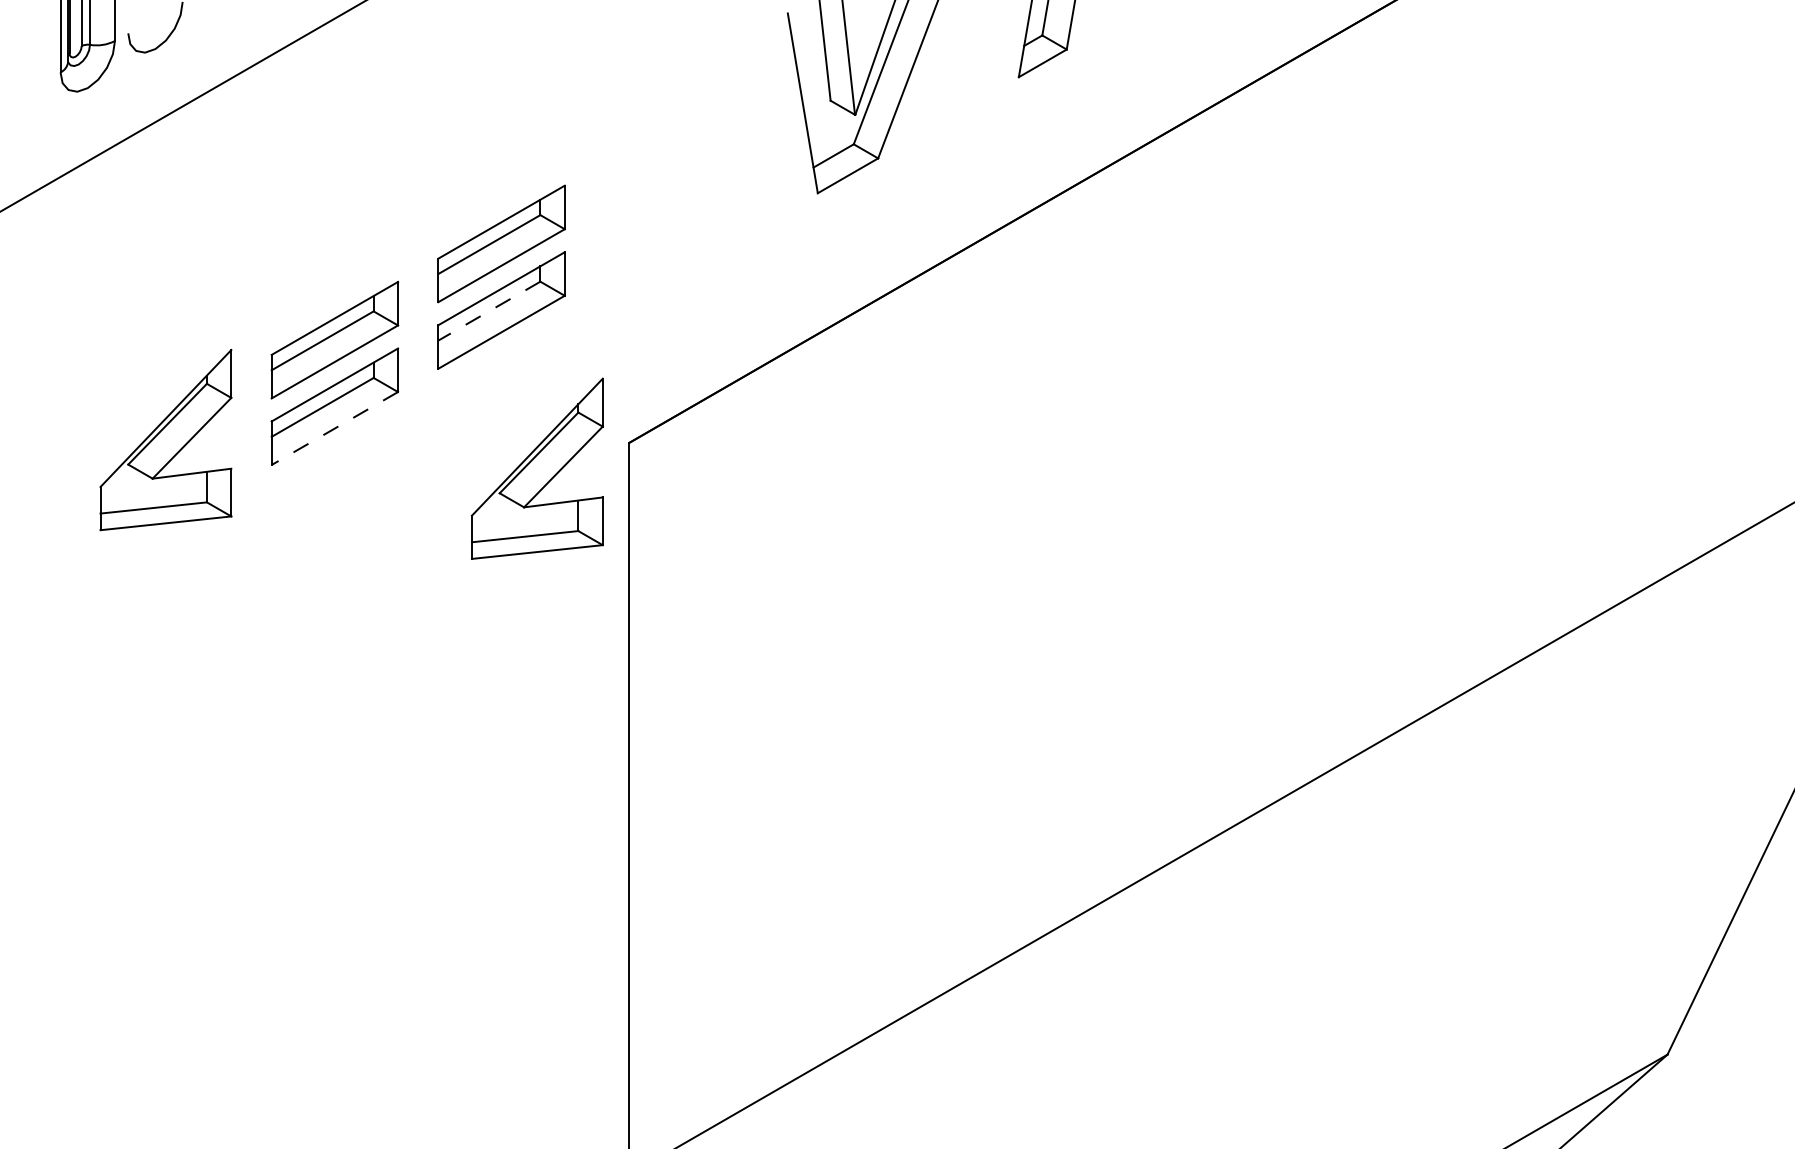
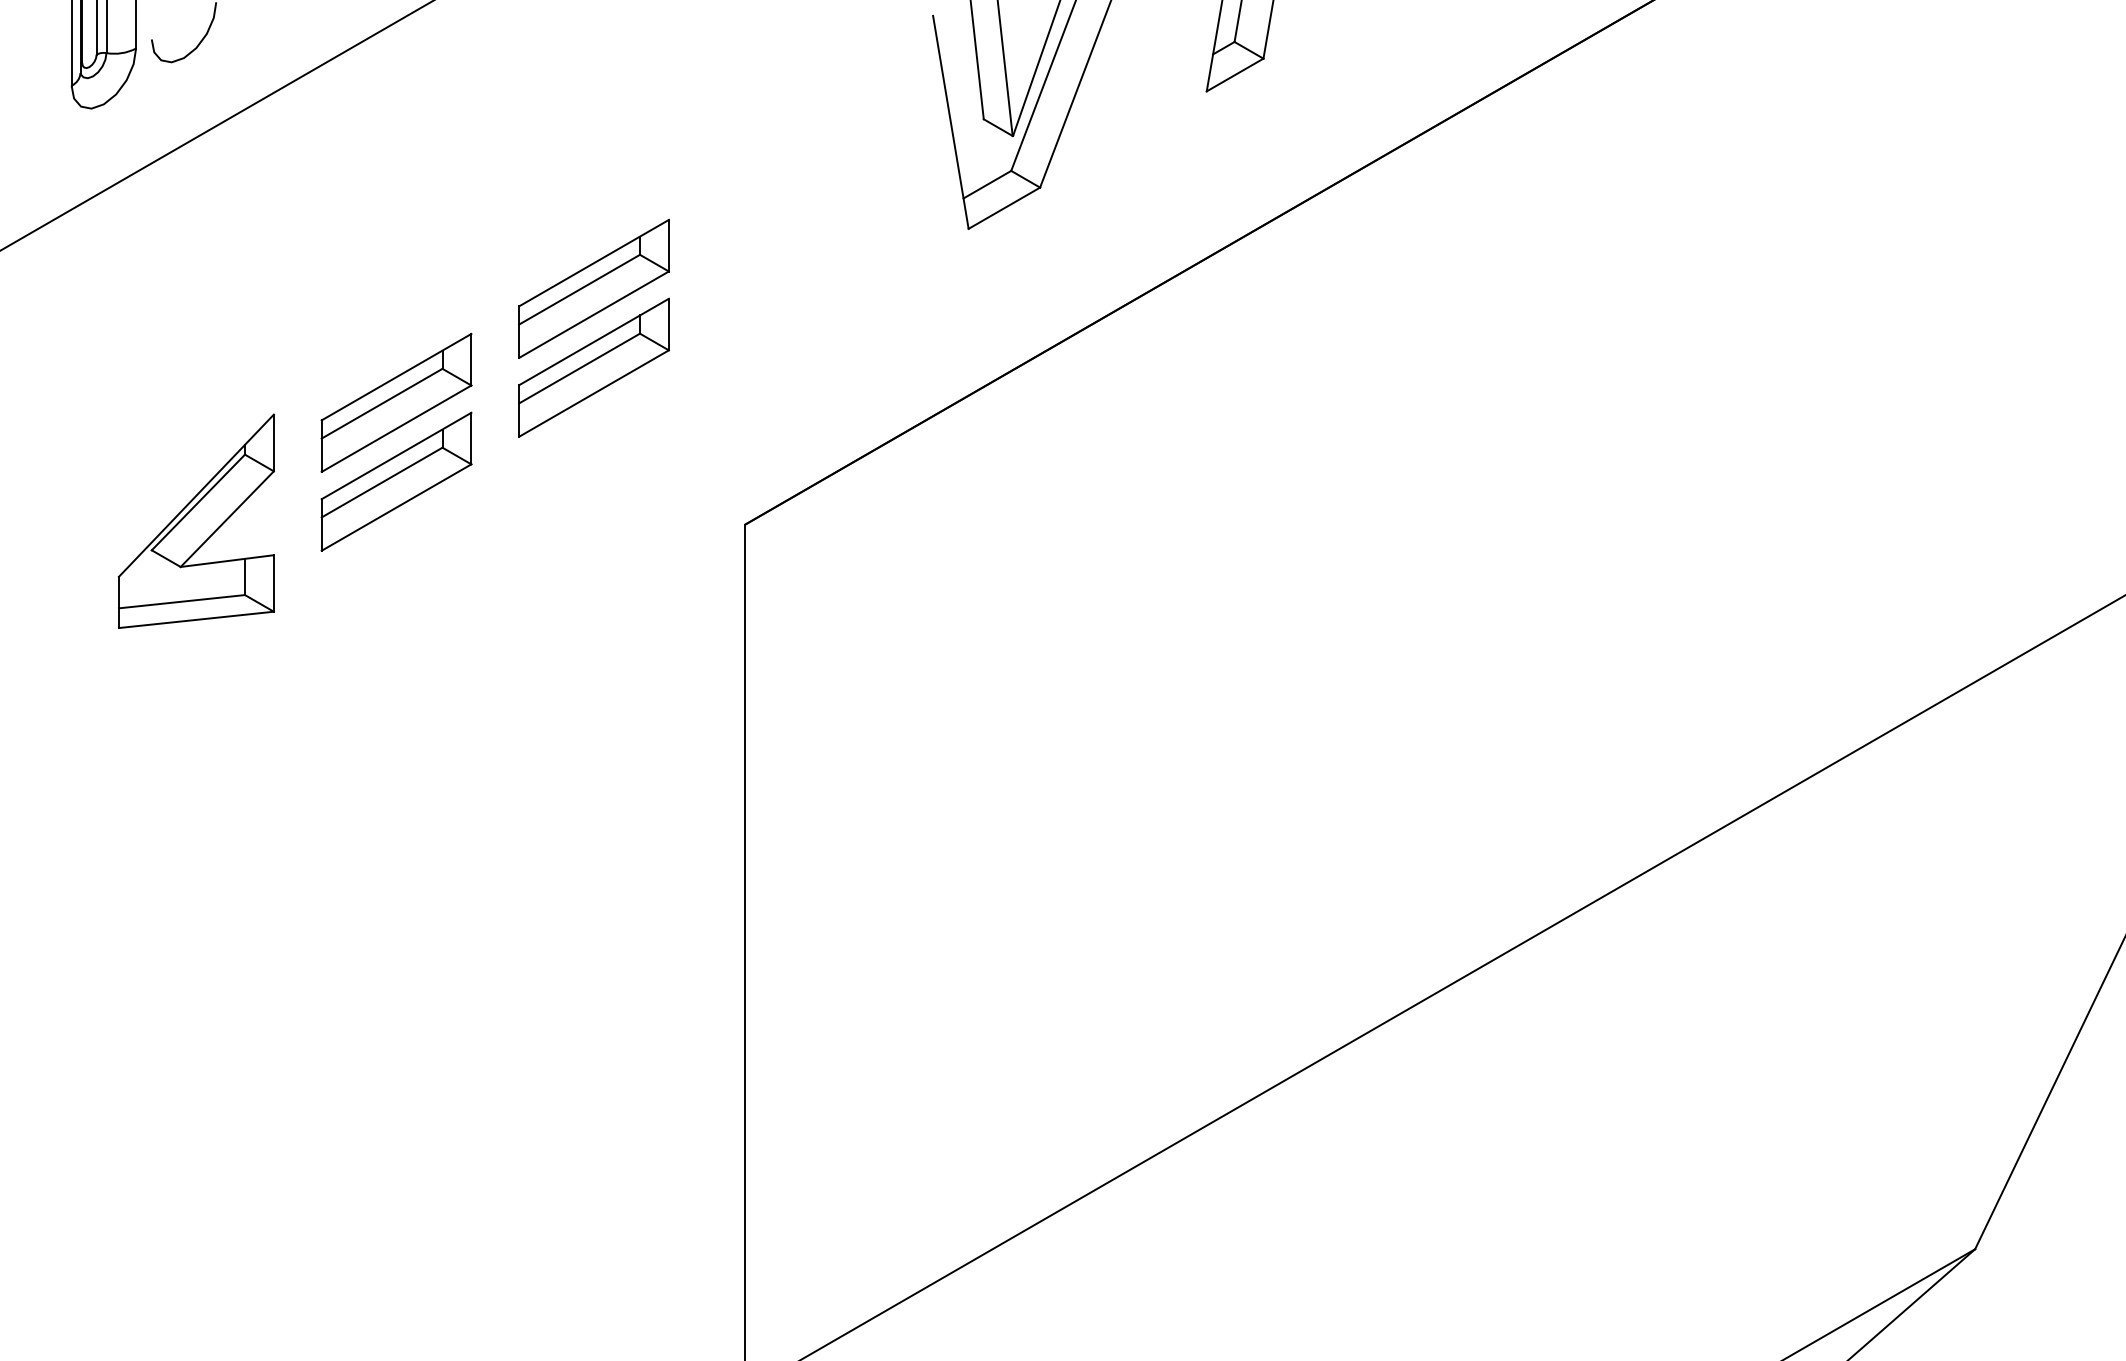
line: (489, 311) -> (579, 368), dashed -> solid
line: (334, 428) -> (396, 507), dashed -> solid
part: (536, 468) -> (635, 554), removed

